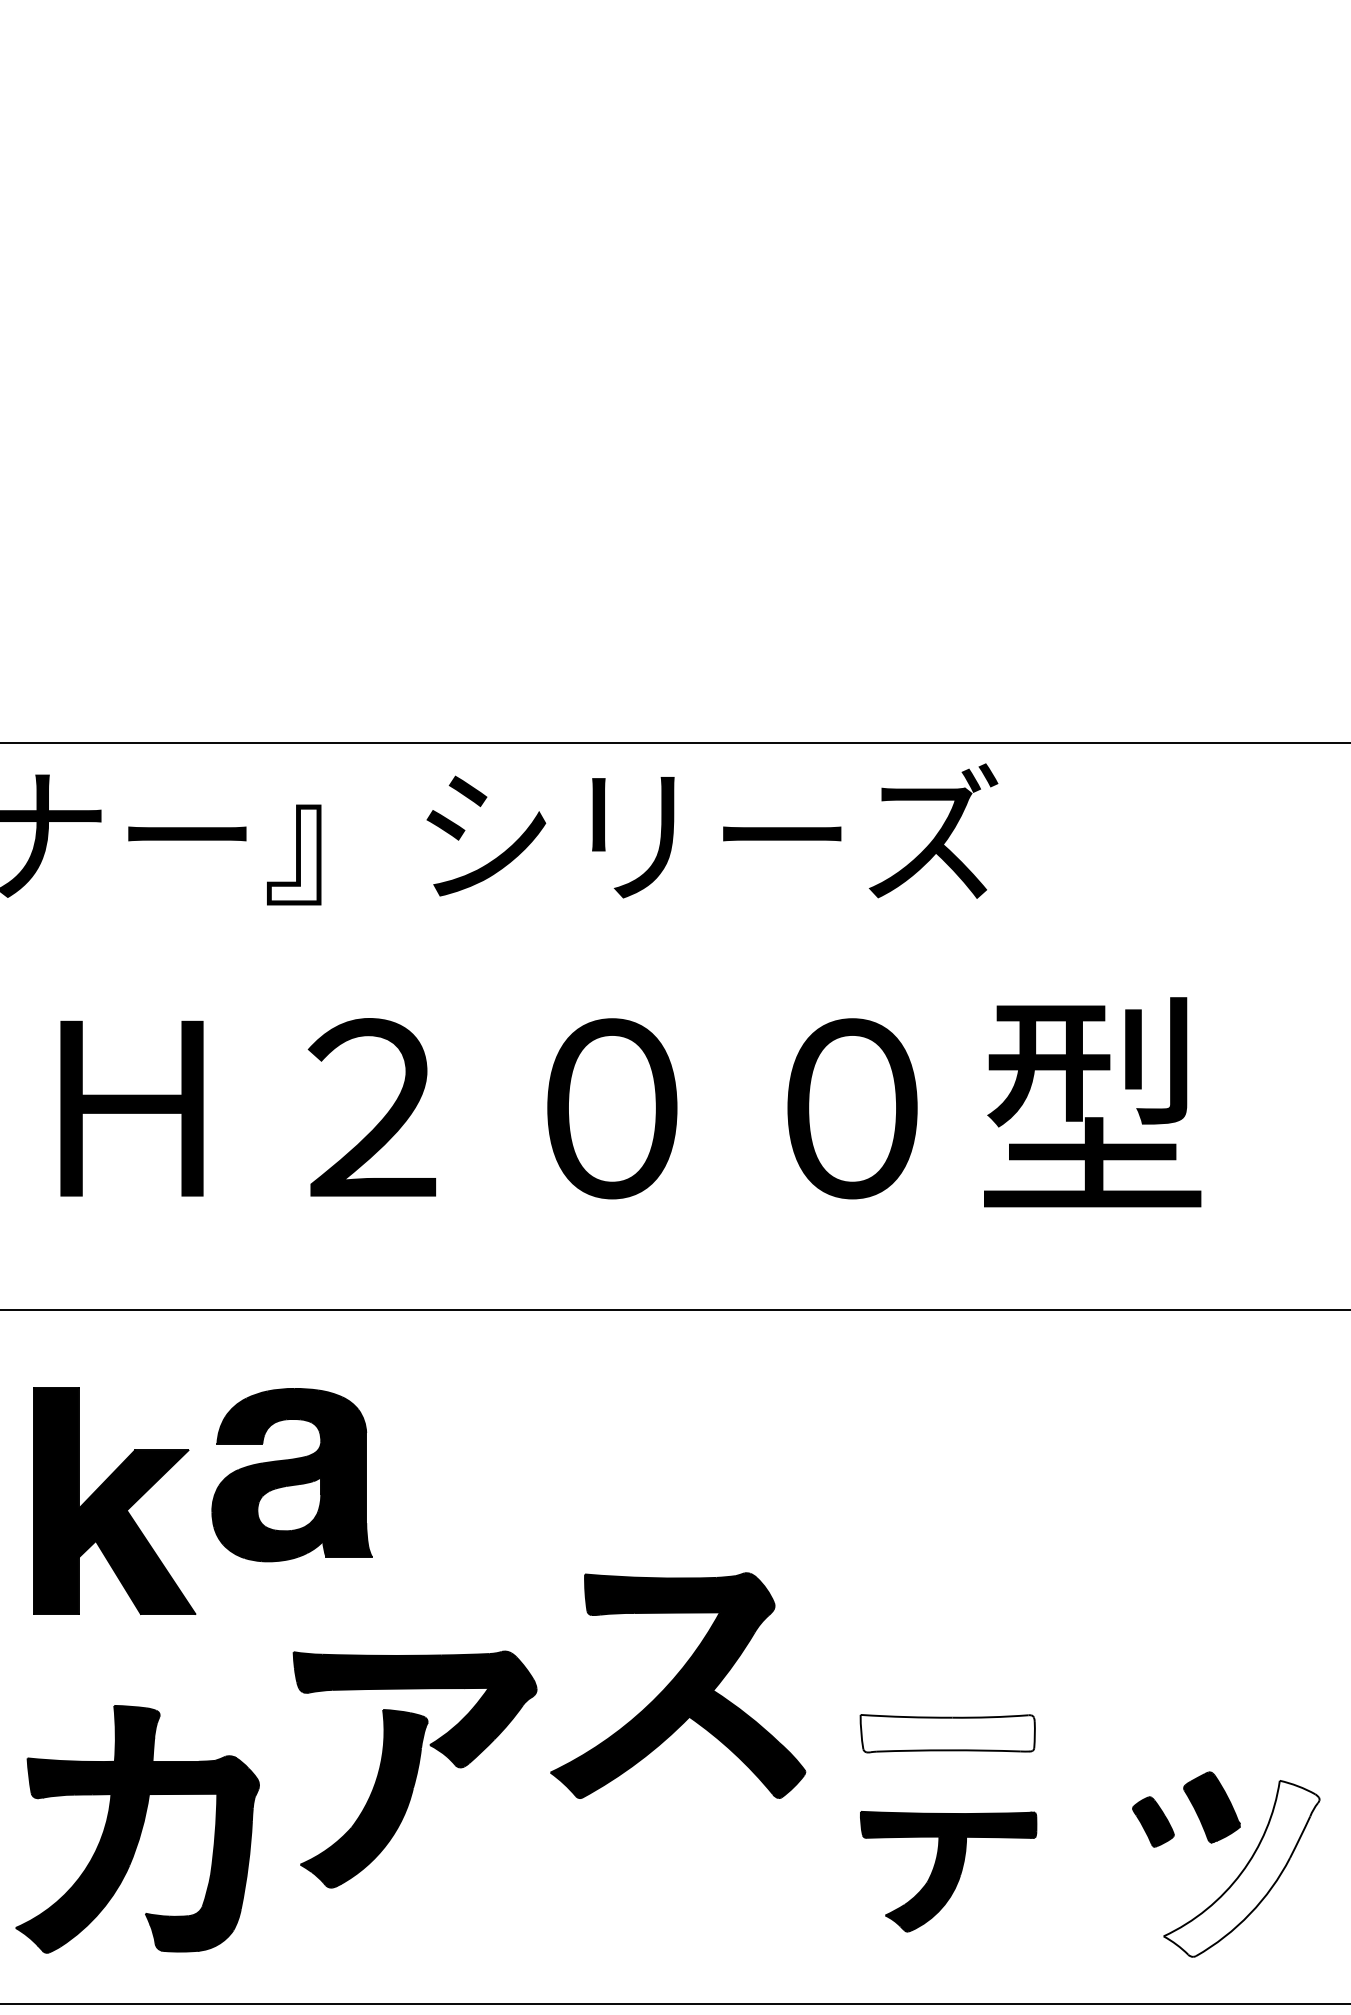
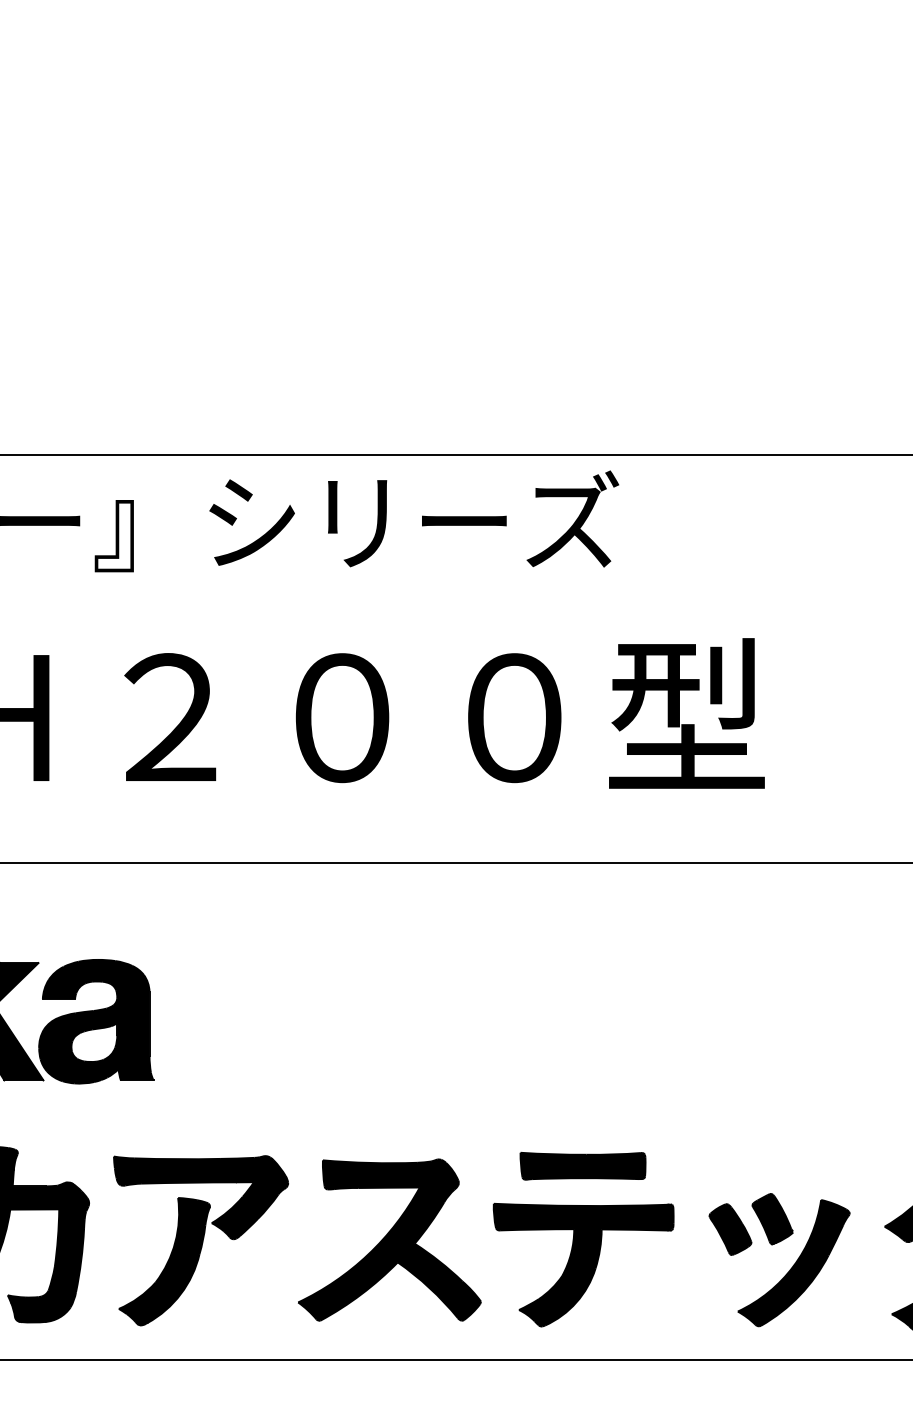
part: (291, 1475) -> (95, 1021), moved
part: (678, 1685) -> (389, 1239), moved
fill: (947, 1733) -> (582, 1166), added
part: (414, 1769) -> (200, 1240), moved
part: (1153, 1821) -> (730, 1229), size x1.43
fill: (1241, 1868) -> (793, 1262), added
part: (948, 1871) -> (583, 1265), size x1.43

